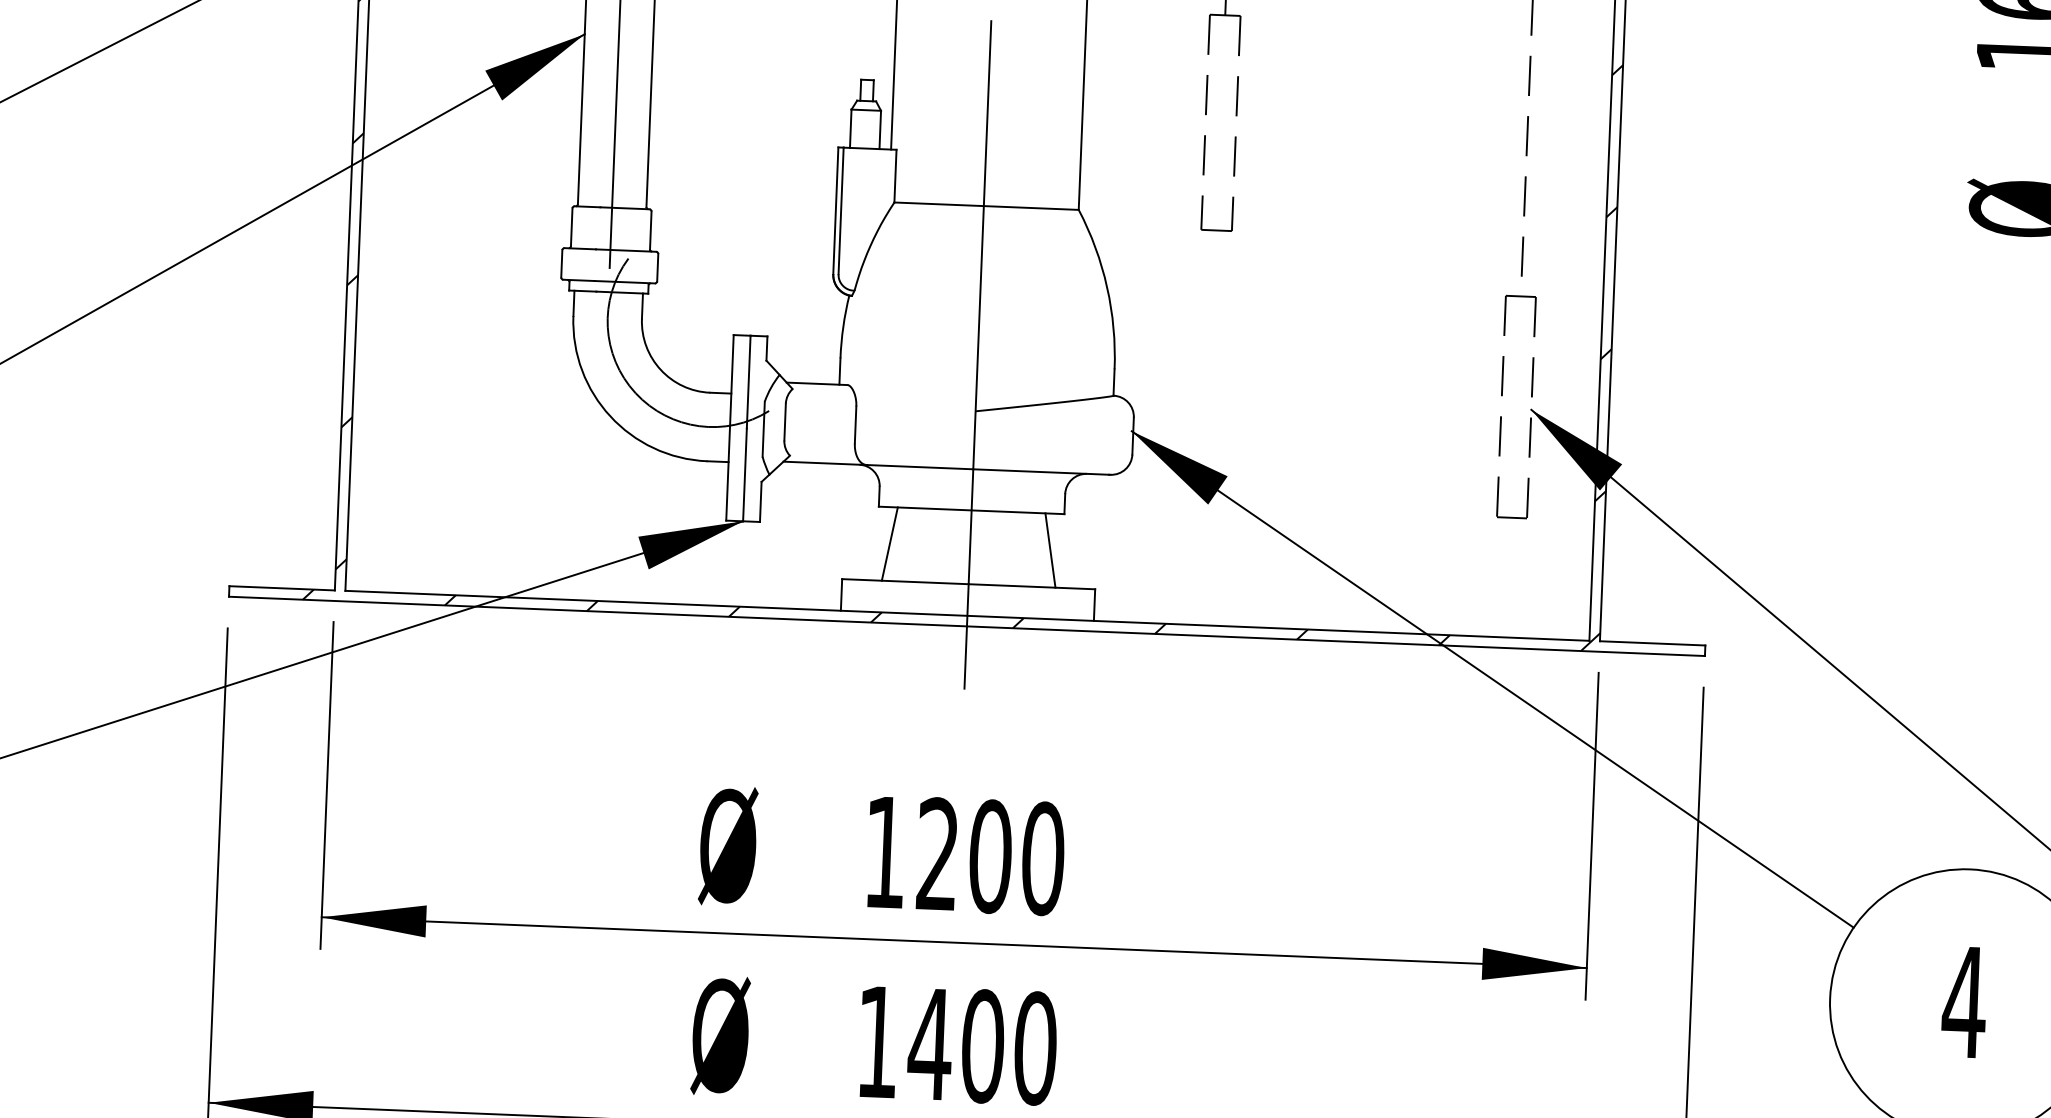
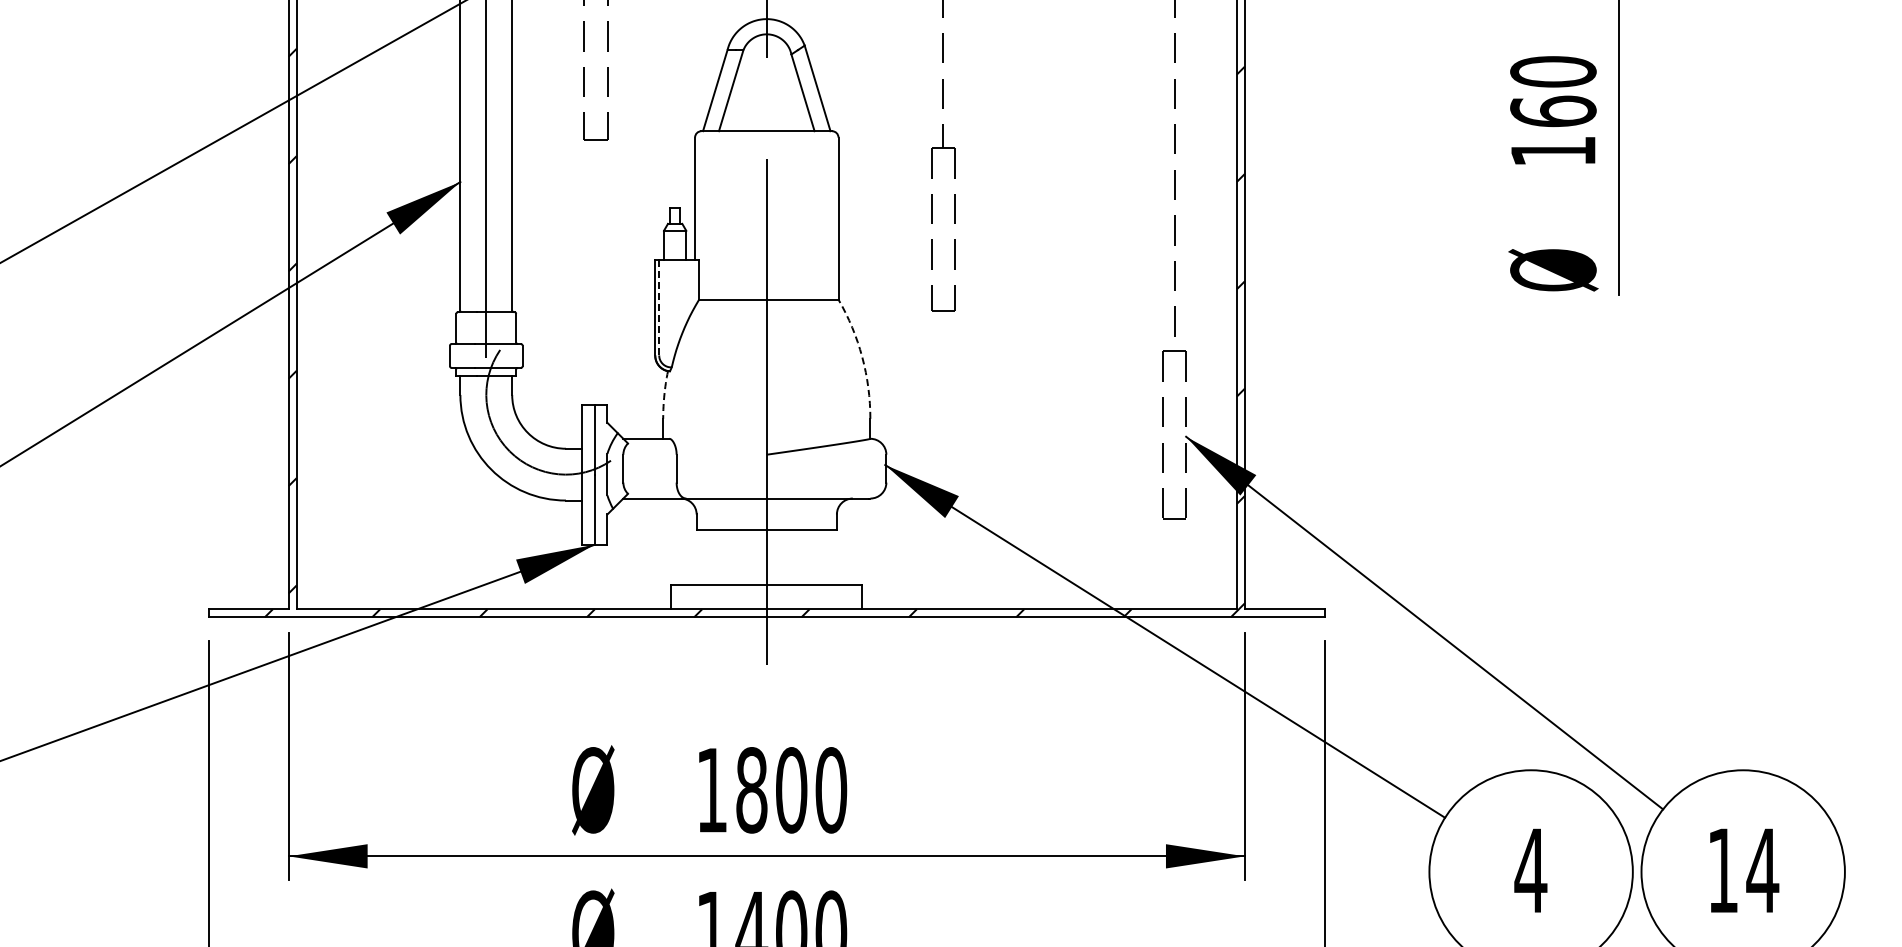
line: (841, 210) -> (659, 307), solid -> dashed
arc: (1107, 287) -> (862, 357), solid -> dashed
arc: (843, 326) -> (664, 394), solid -> dashed
line: (890, 544) -> (706, 557), removed
line: (1050, 550) -> (827, 557), removed
text: (937, 854) -> (751, 790), 1200 -> 1800

